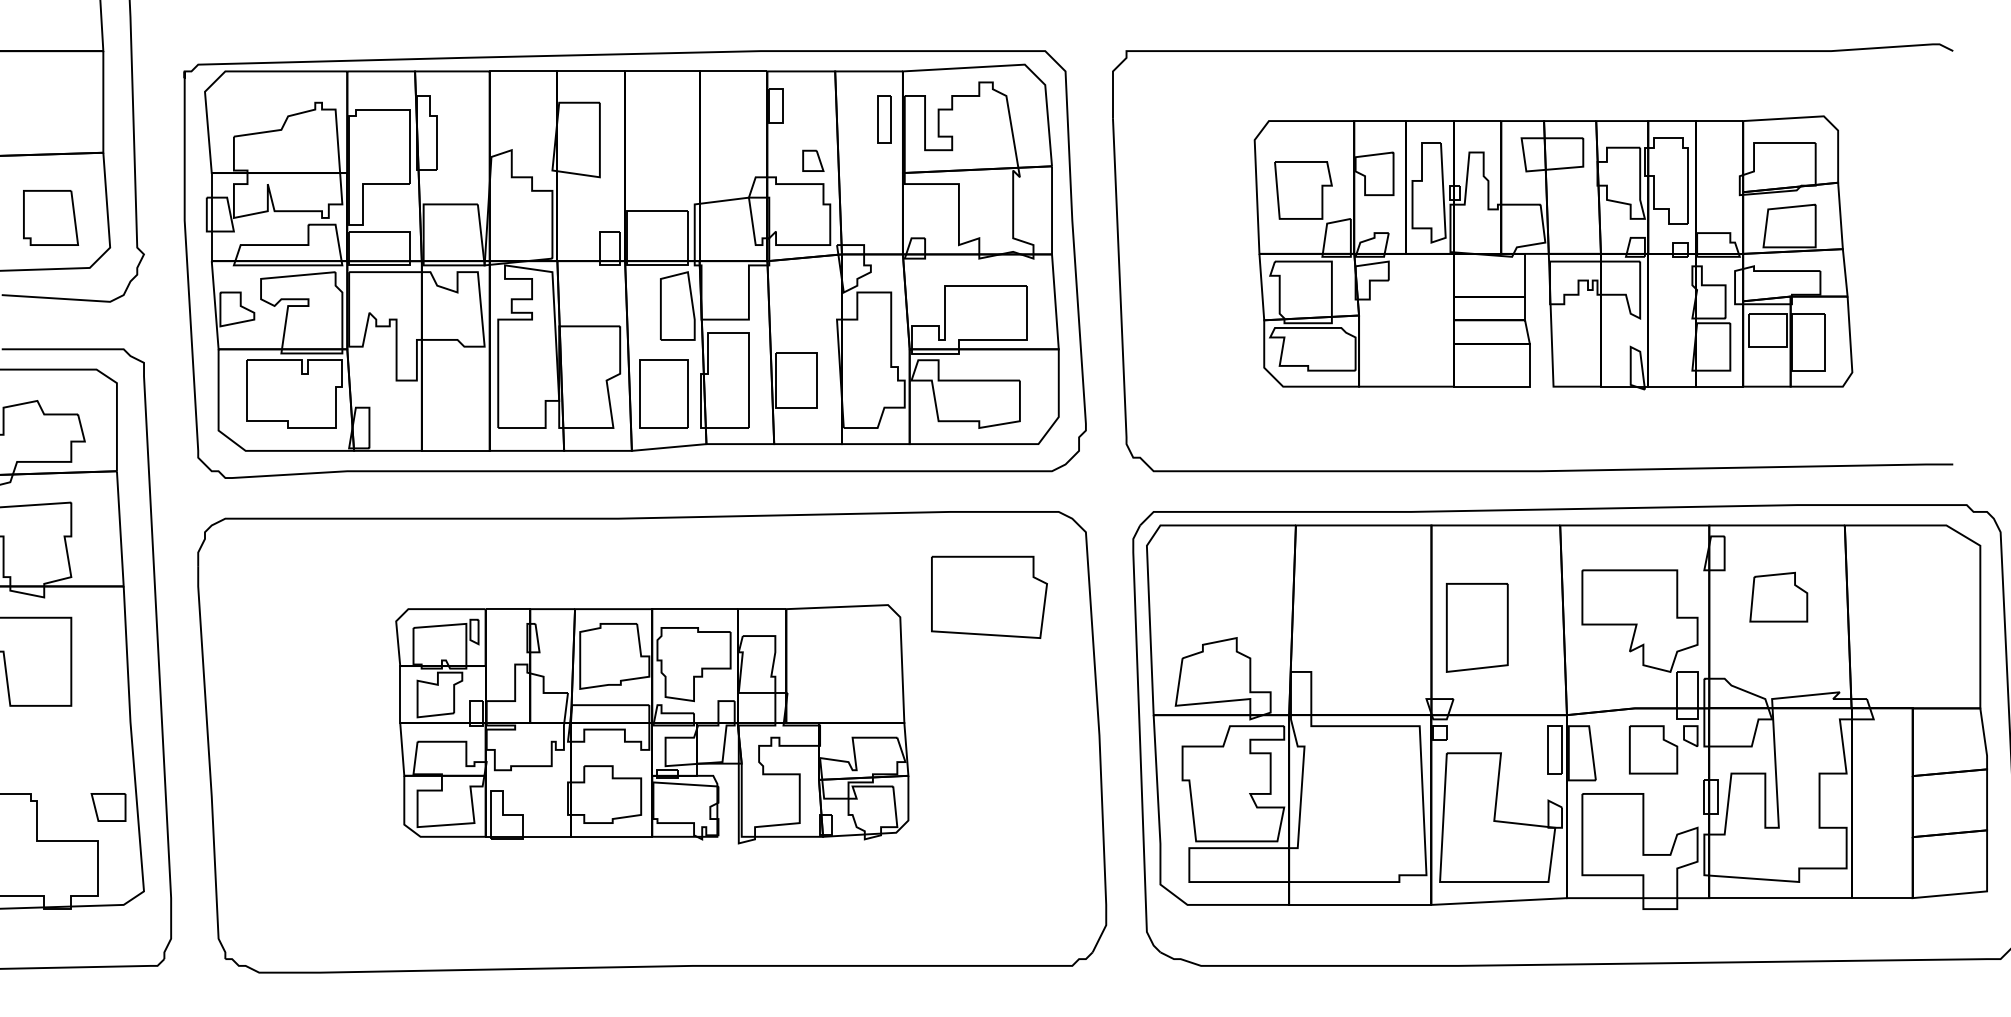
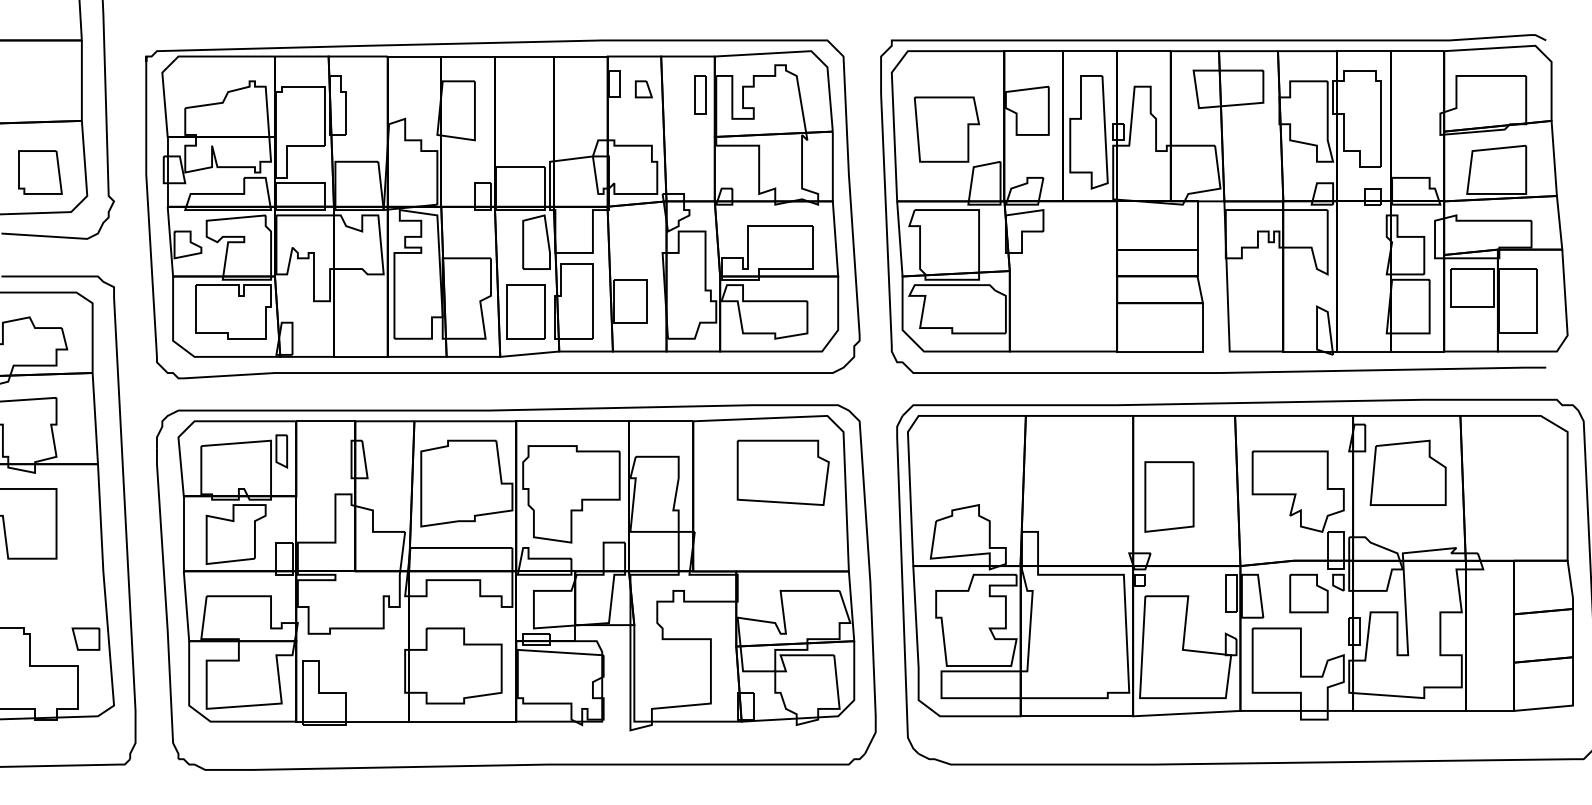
part: (812, 161) -> (643, 89), moved
part: (1553, 252) -> (1229, 199), size x1.43
part: (1778, 596) -> (1407, 472), size x1.67
part: (652, 724) -> (516, 573), size x1.67

